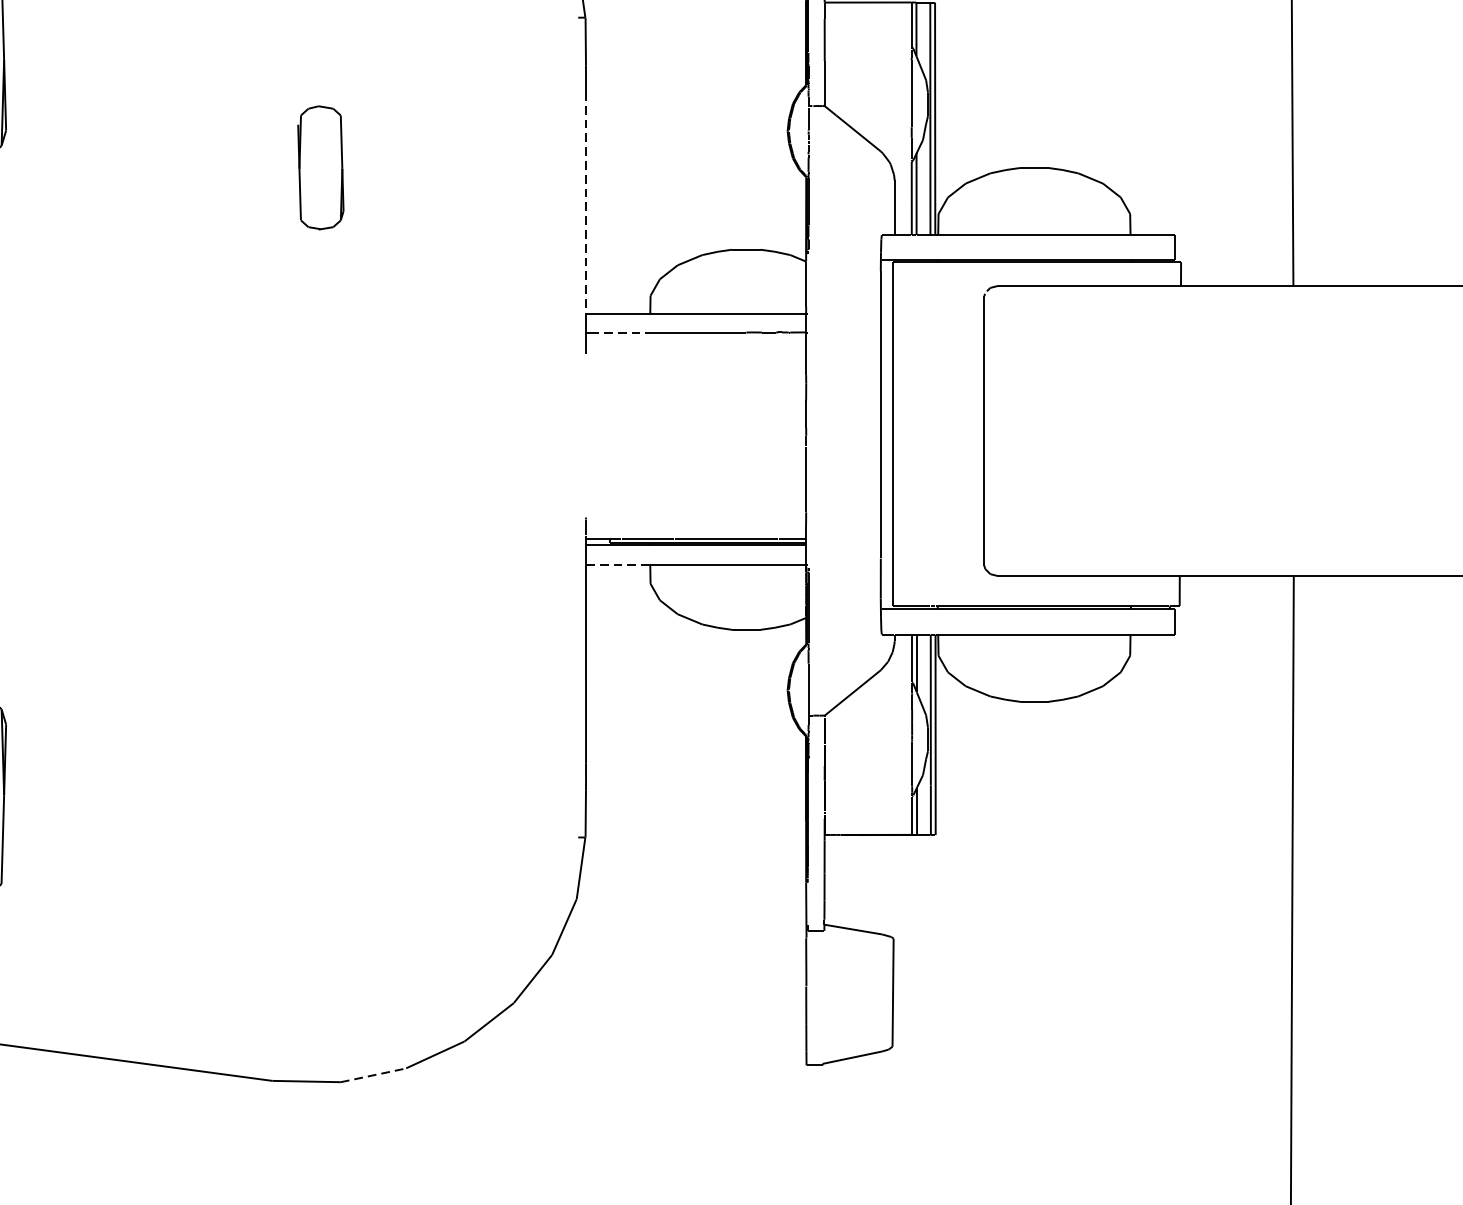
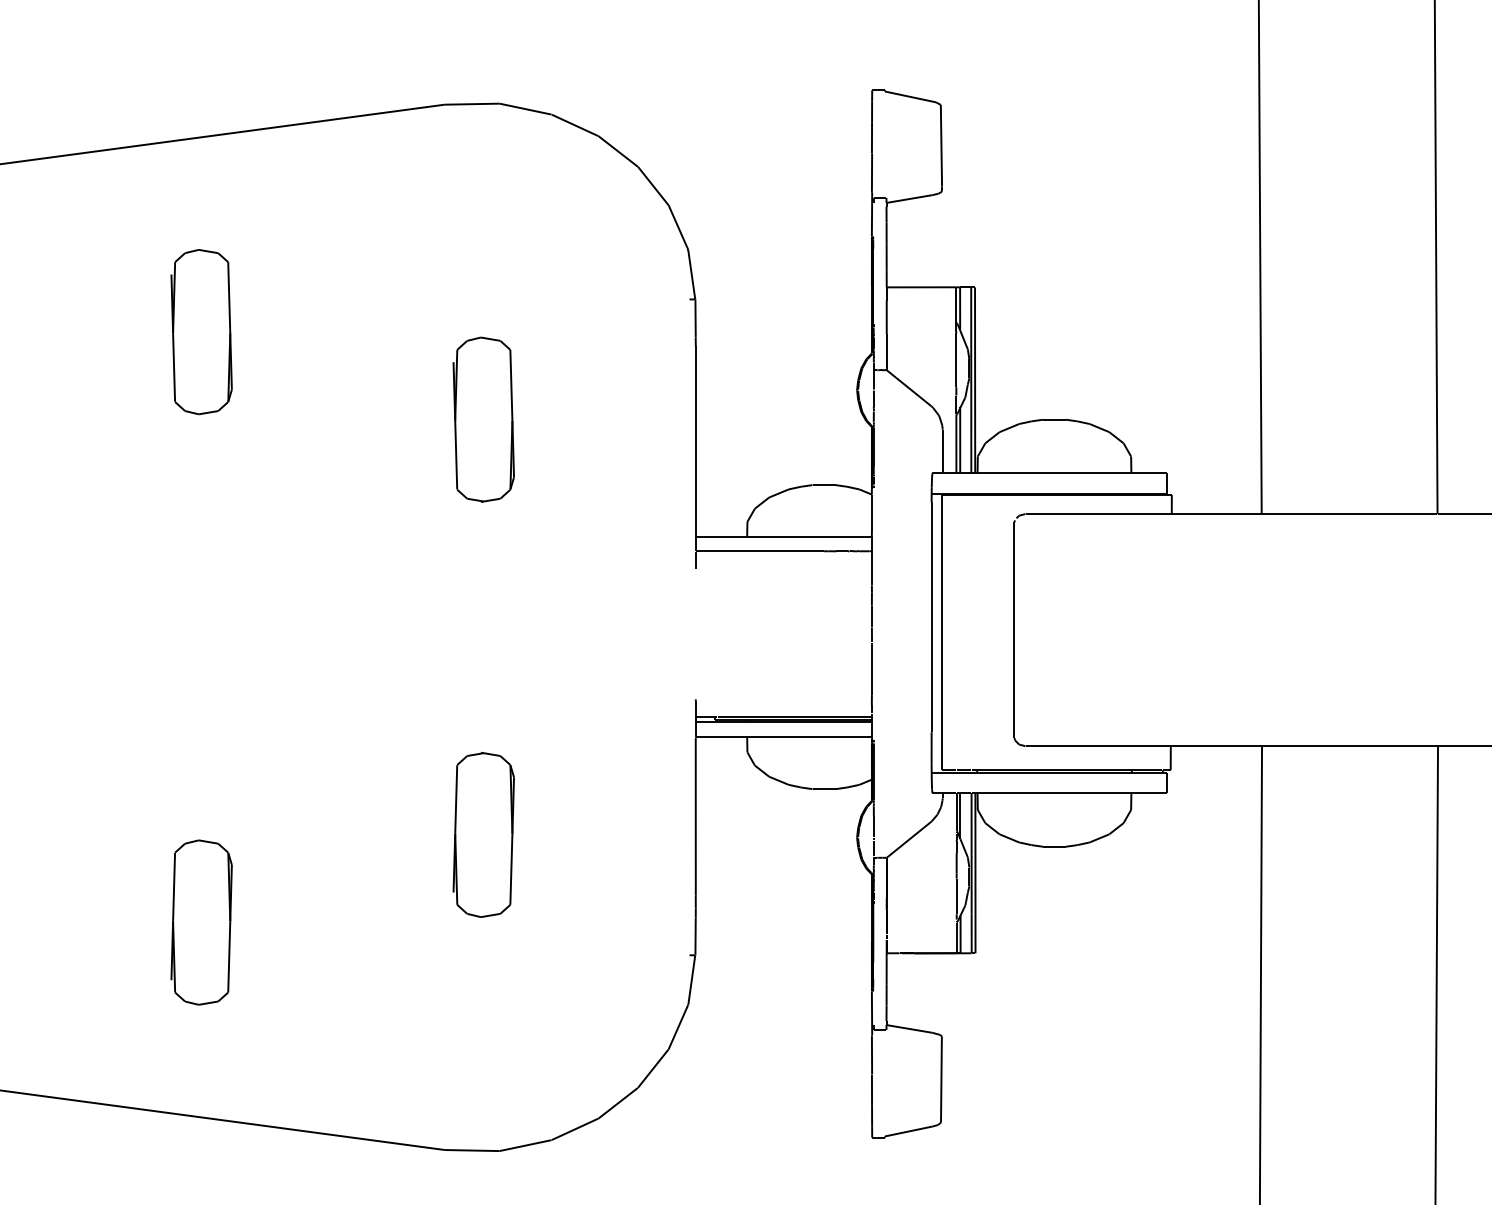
part: (320, 167) -> (483, 419), size x1.67
line: (585, 202) -> (695, 447), dashed -> solid
line: (616, 332) -> (720, 551), dashed -> solid
line: (618, 565) -> (721, 737), dashed -> solid
part: (320, 686) -> (483, 834), added
line: (373, 1075) -> (525, 1145), dashed -> solid

